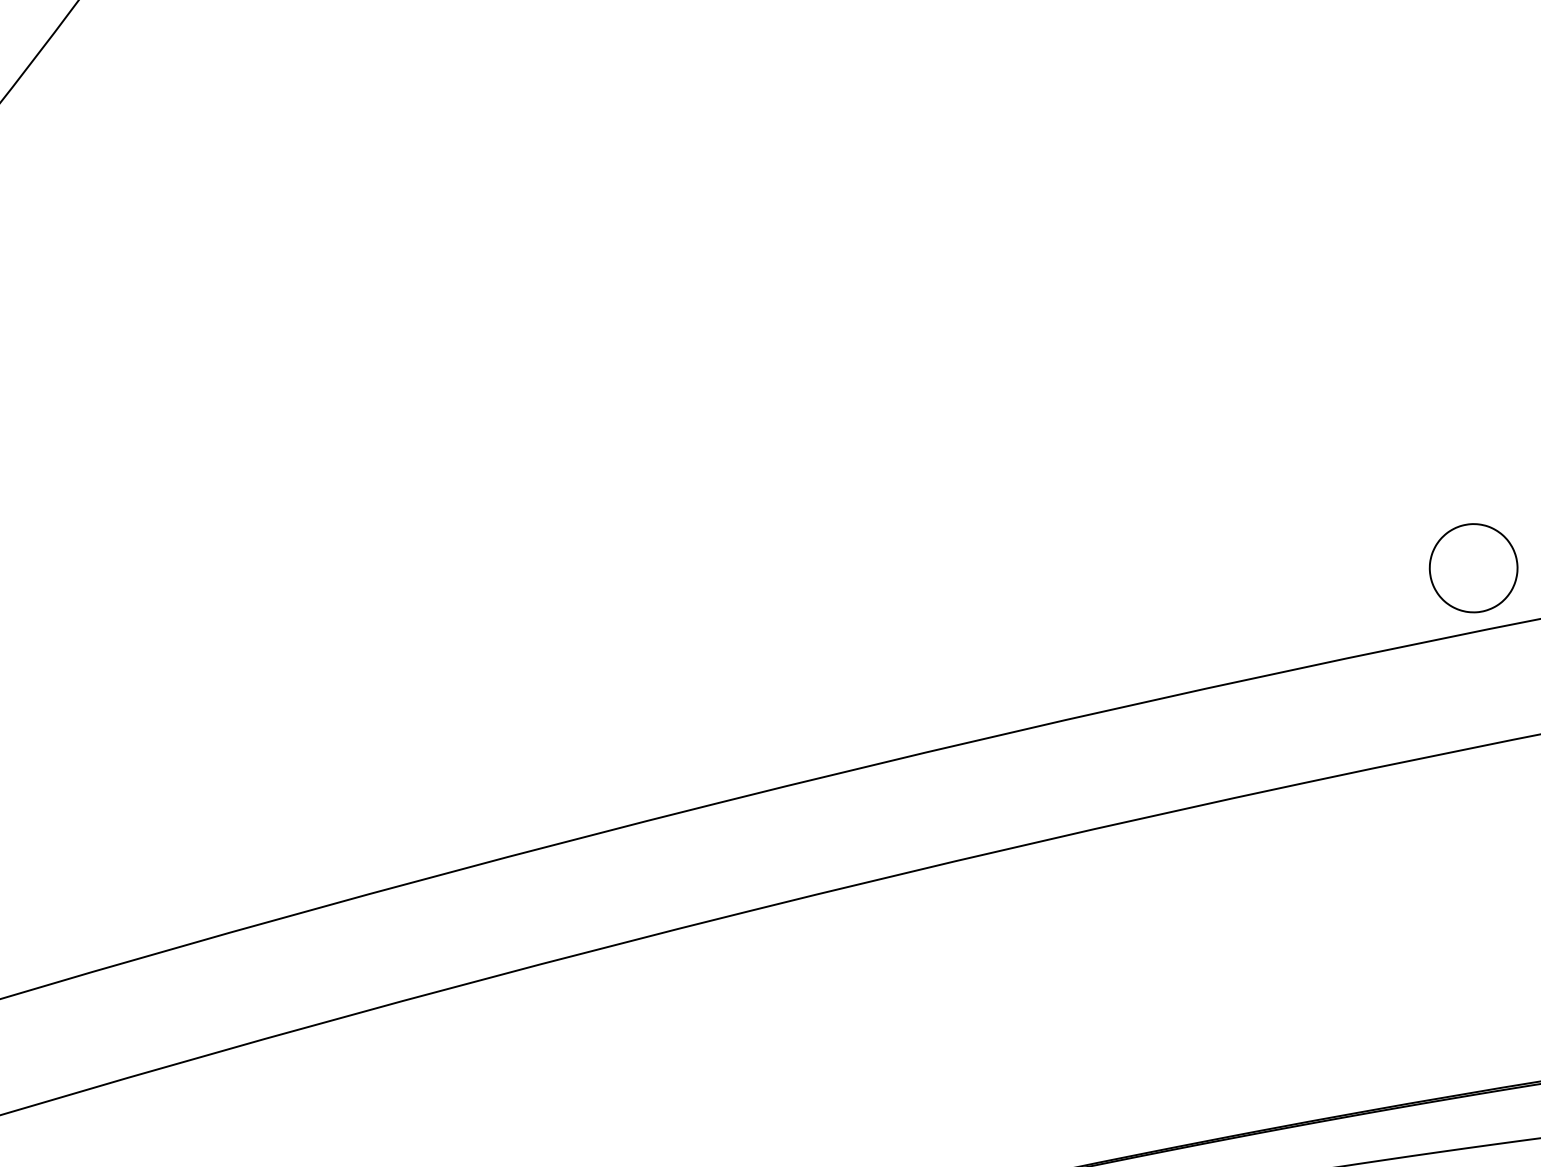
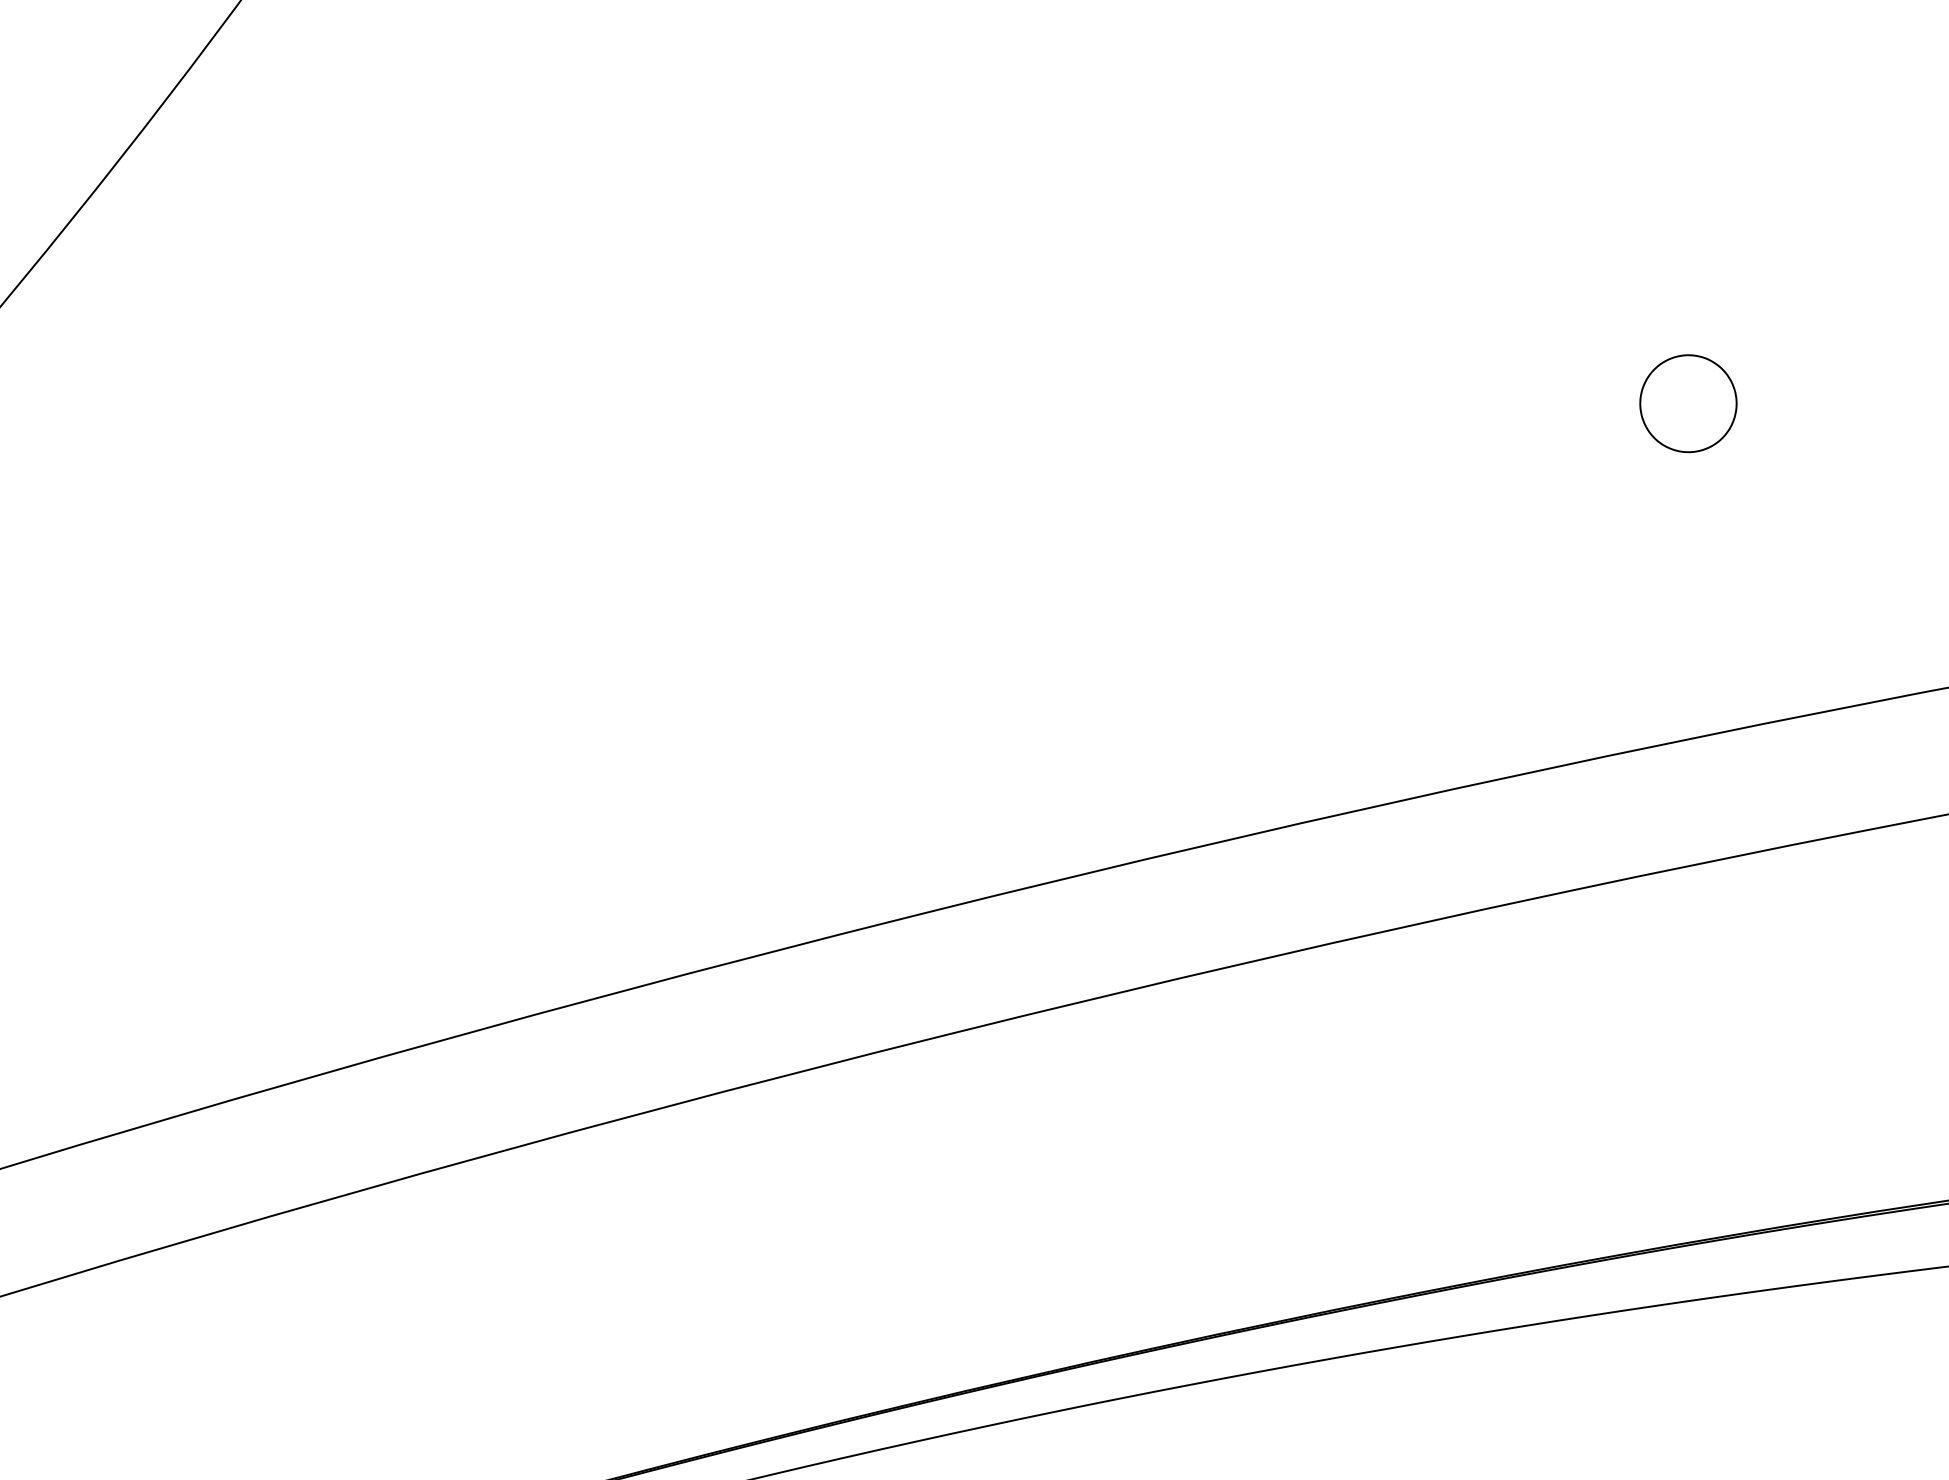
part: (1473, 568) -> (1688, 403), moved

